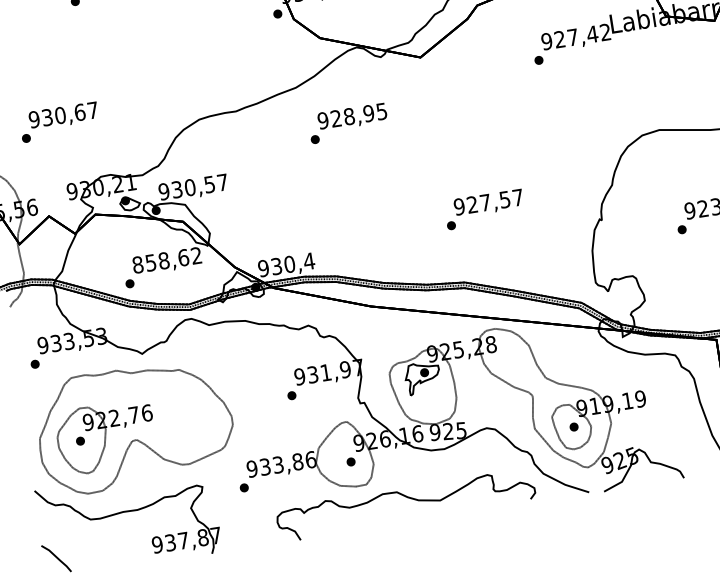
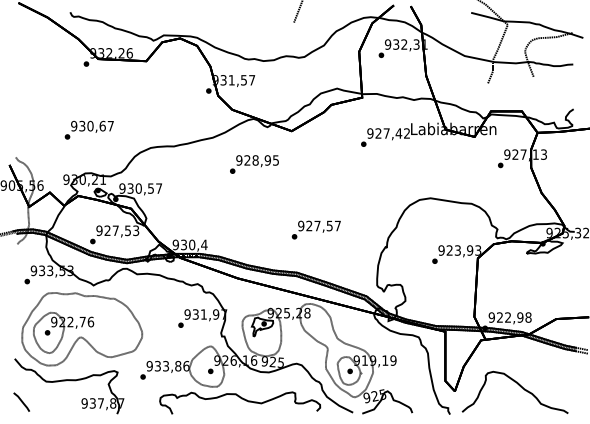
text: (58, 121) -> (88, 129), moved
text: (348, 123) -> (254, 164), moved
text: (166, 259) -> (117, 230), 858,62 -> 927,53

